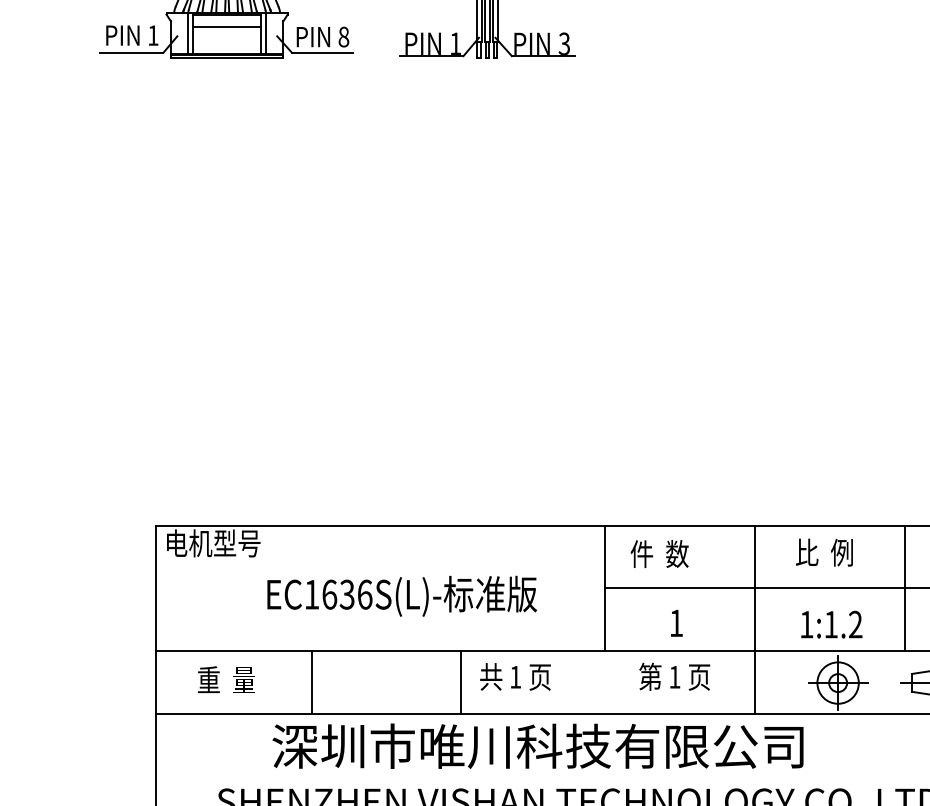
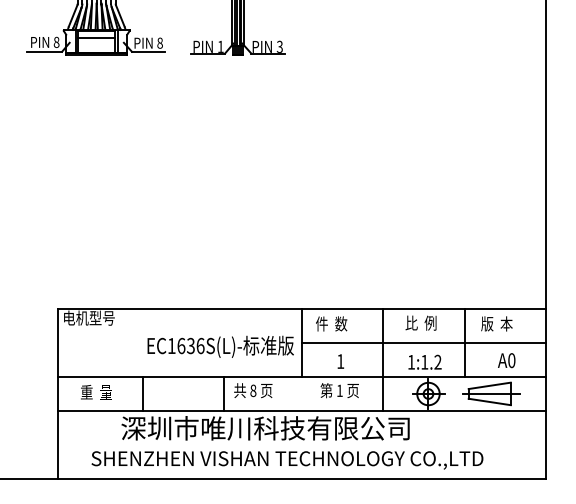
text: (153, 33) -> (56, 41), 1 -> 8
text: (401, 595) -> (220, 346), moved
text: (515, 676) -> (253, 390), 1 -> 8

